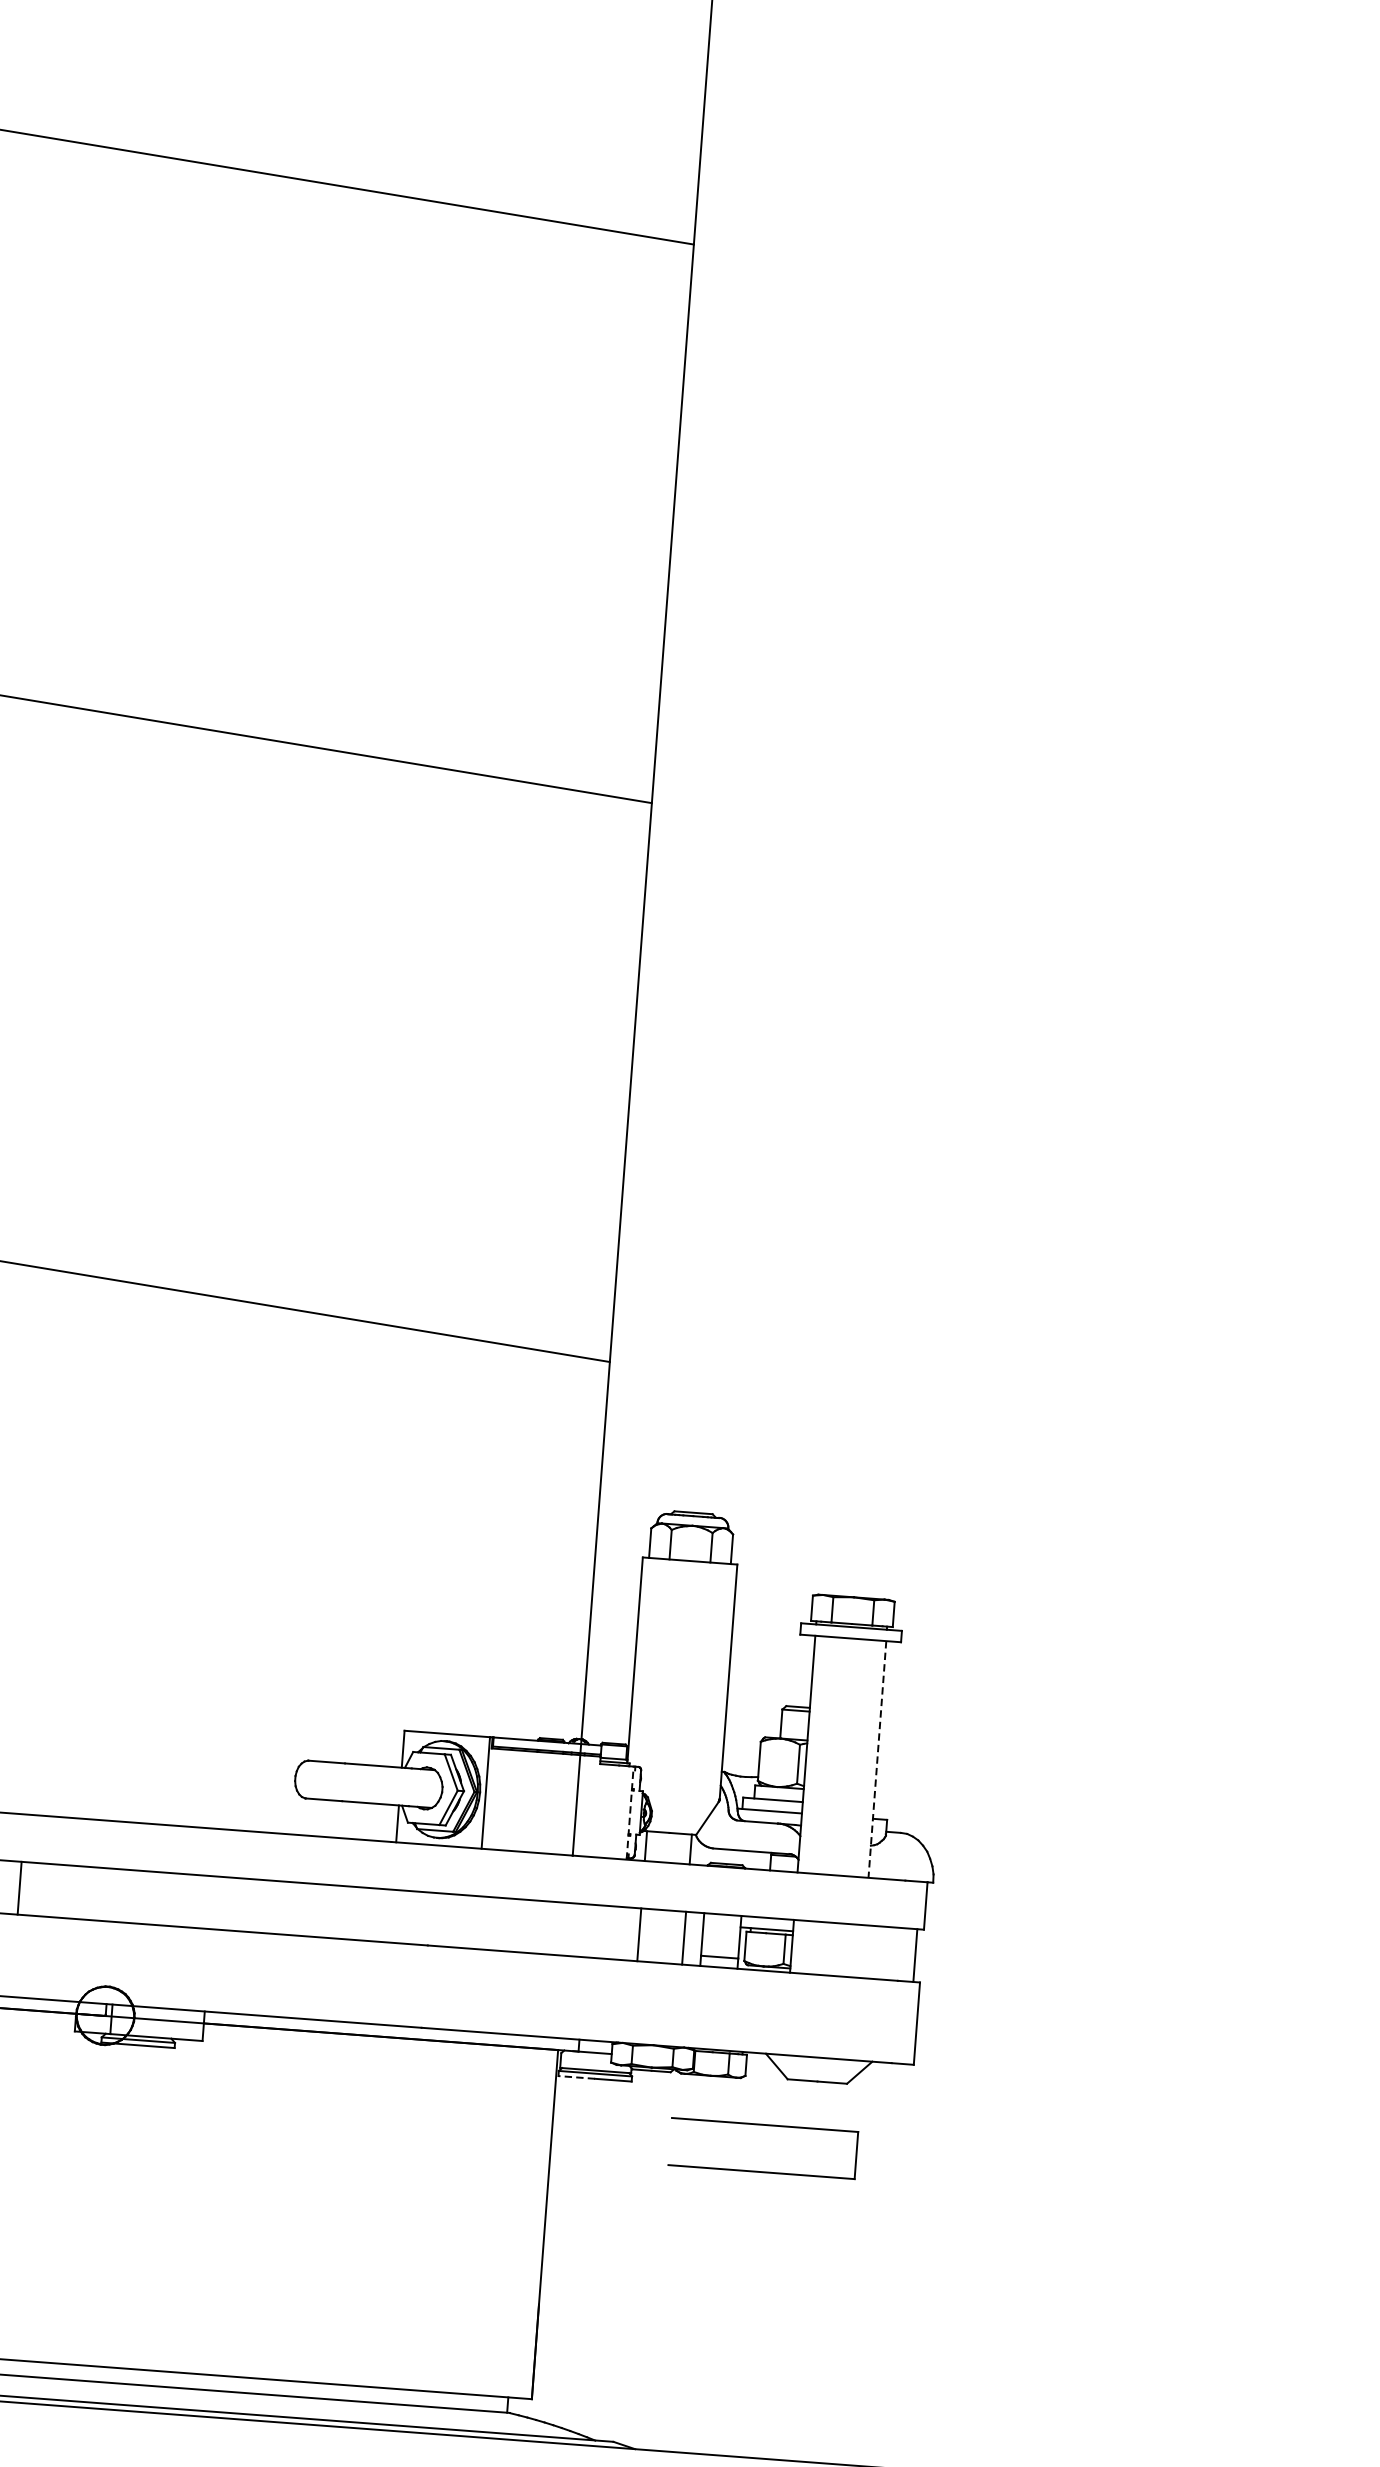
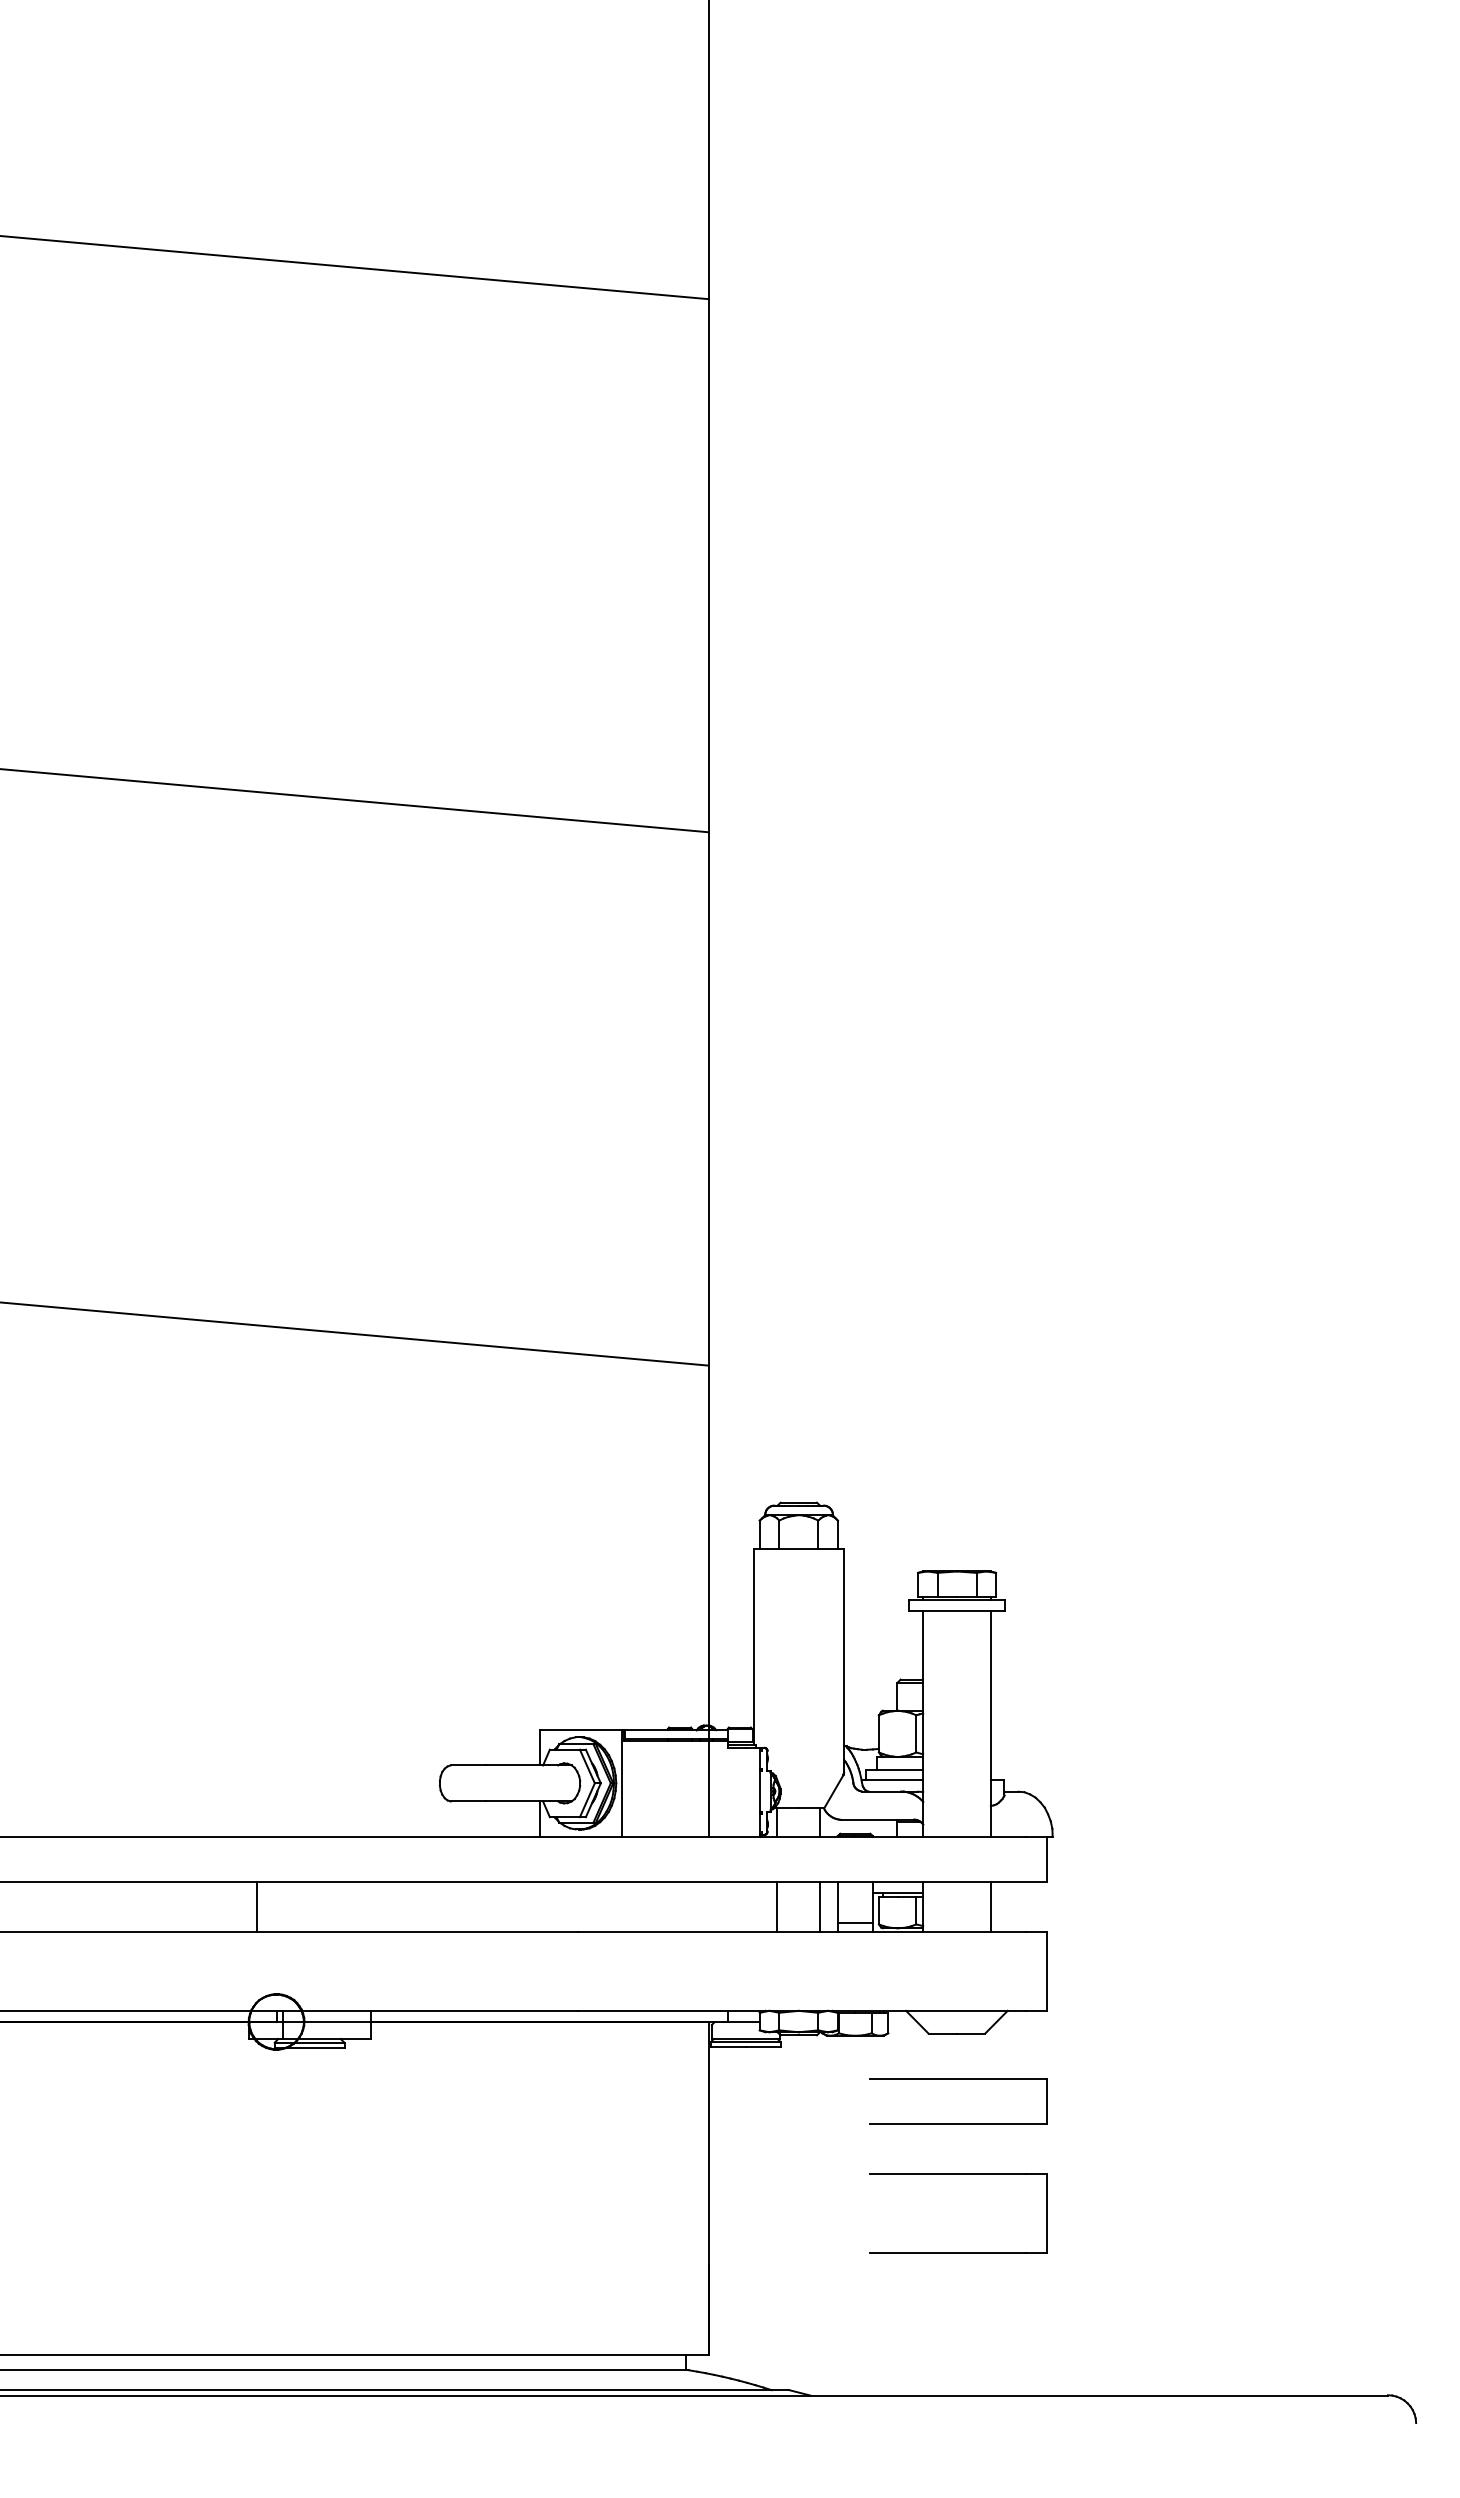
line: (877, 1759) -> (990, 1723), dashed -> solid
line: (630, 1812) -> (760, 1791), dashed -> solid
line: (20, 1887) -> (257, 1906), moved
line: (914, 1954) -> (990, 1906), moved
line: (575, 2076) -> (727, 2046), dashed -> solid
part: (765, 2125) -> (958, 2079), moved
part: (807, 2229) -> (958, 2174), added

